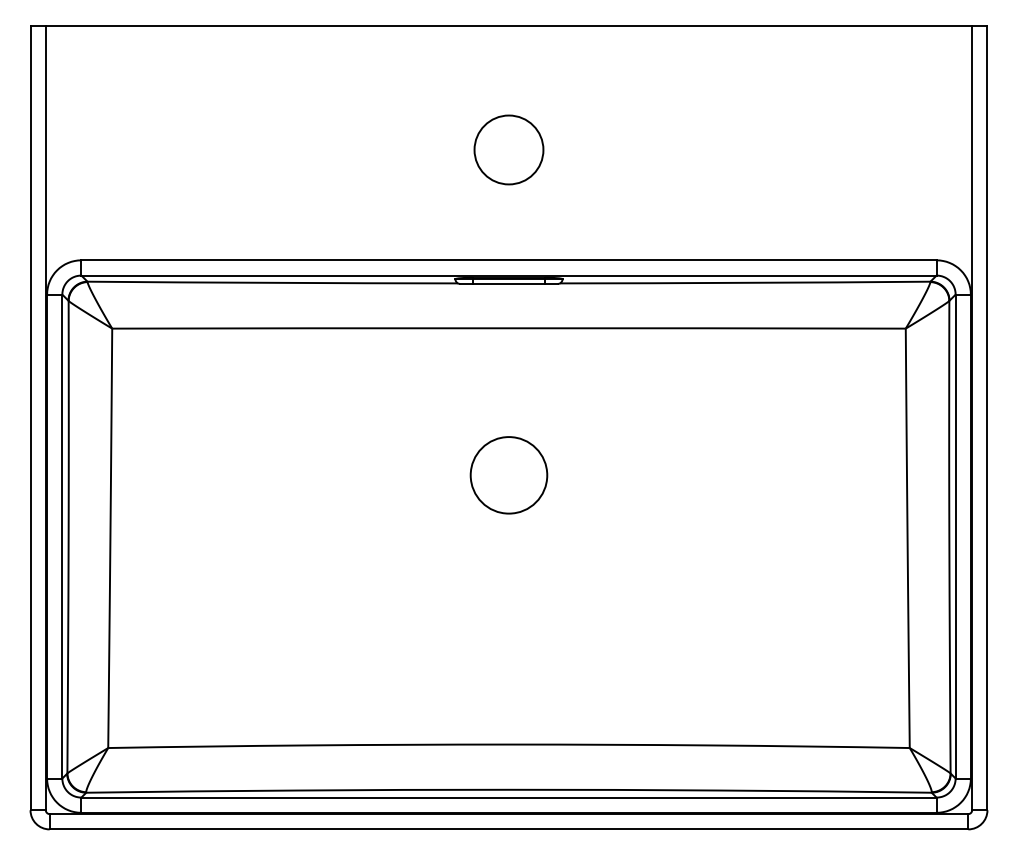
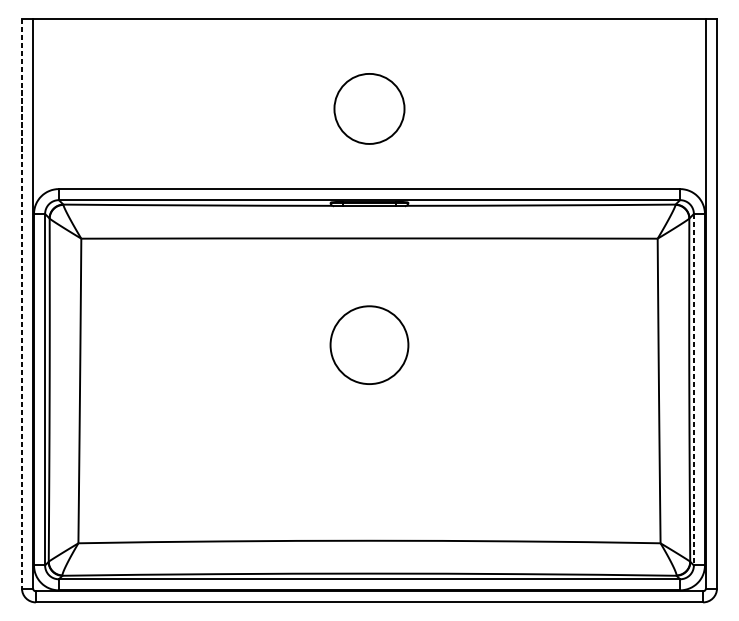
circle: (508, 149) -> (369, 108), size x1.4
line: (30, 418) -> (21, 303), solid -> dashed
circle: (508, 475) -> (369, 345), size x1.4
line: (955, 536) -> (693, 389), solid -> dashed

